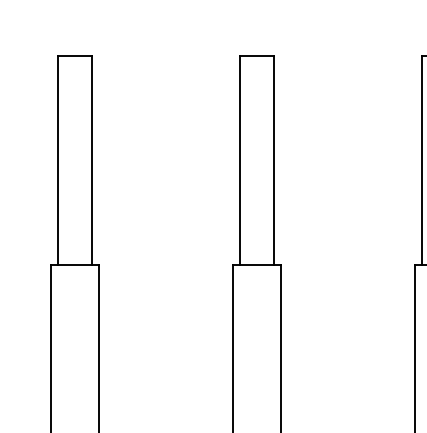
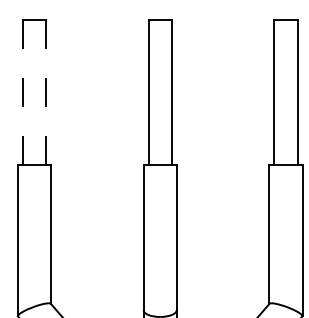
line: (57, 160) -> (22, 92), solid -> dashed
line: (92, 160) -> (46, 92), solid -> dashed

